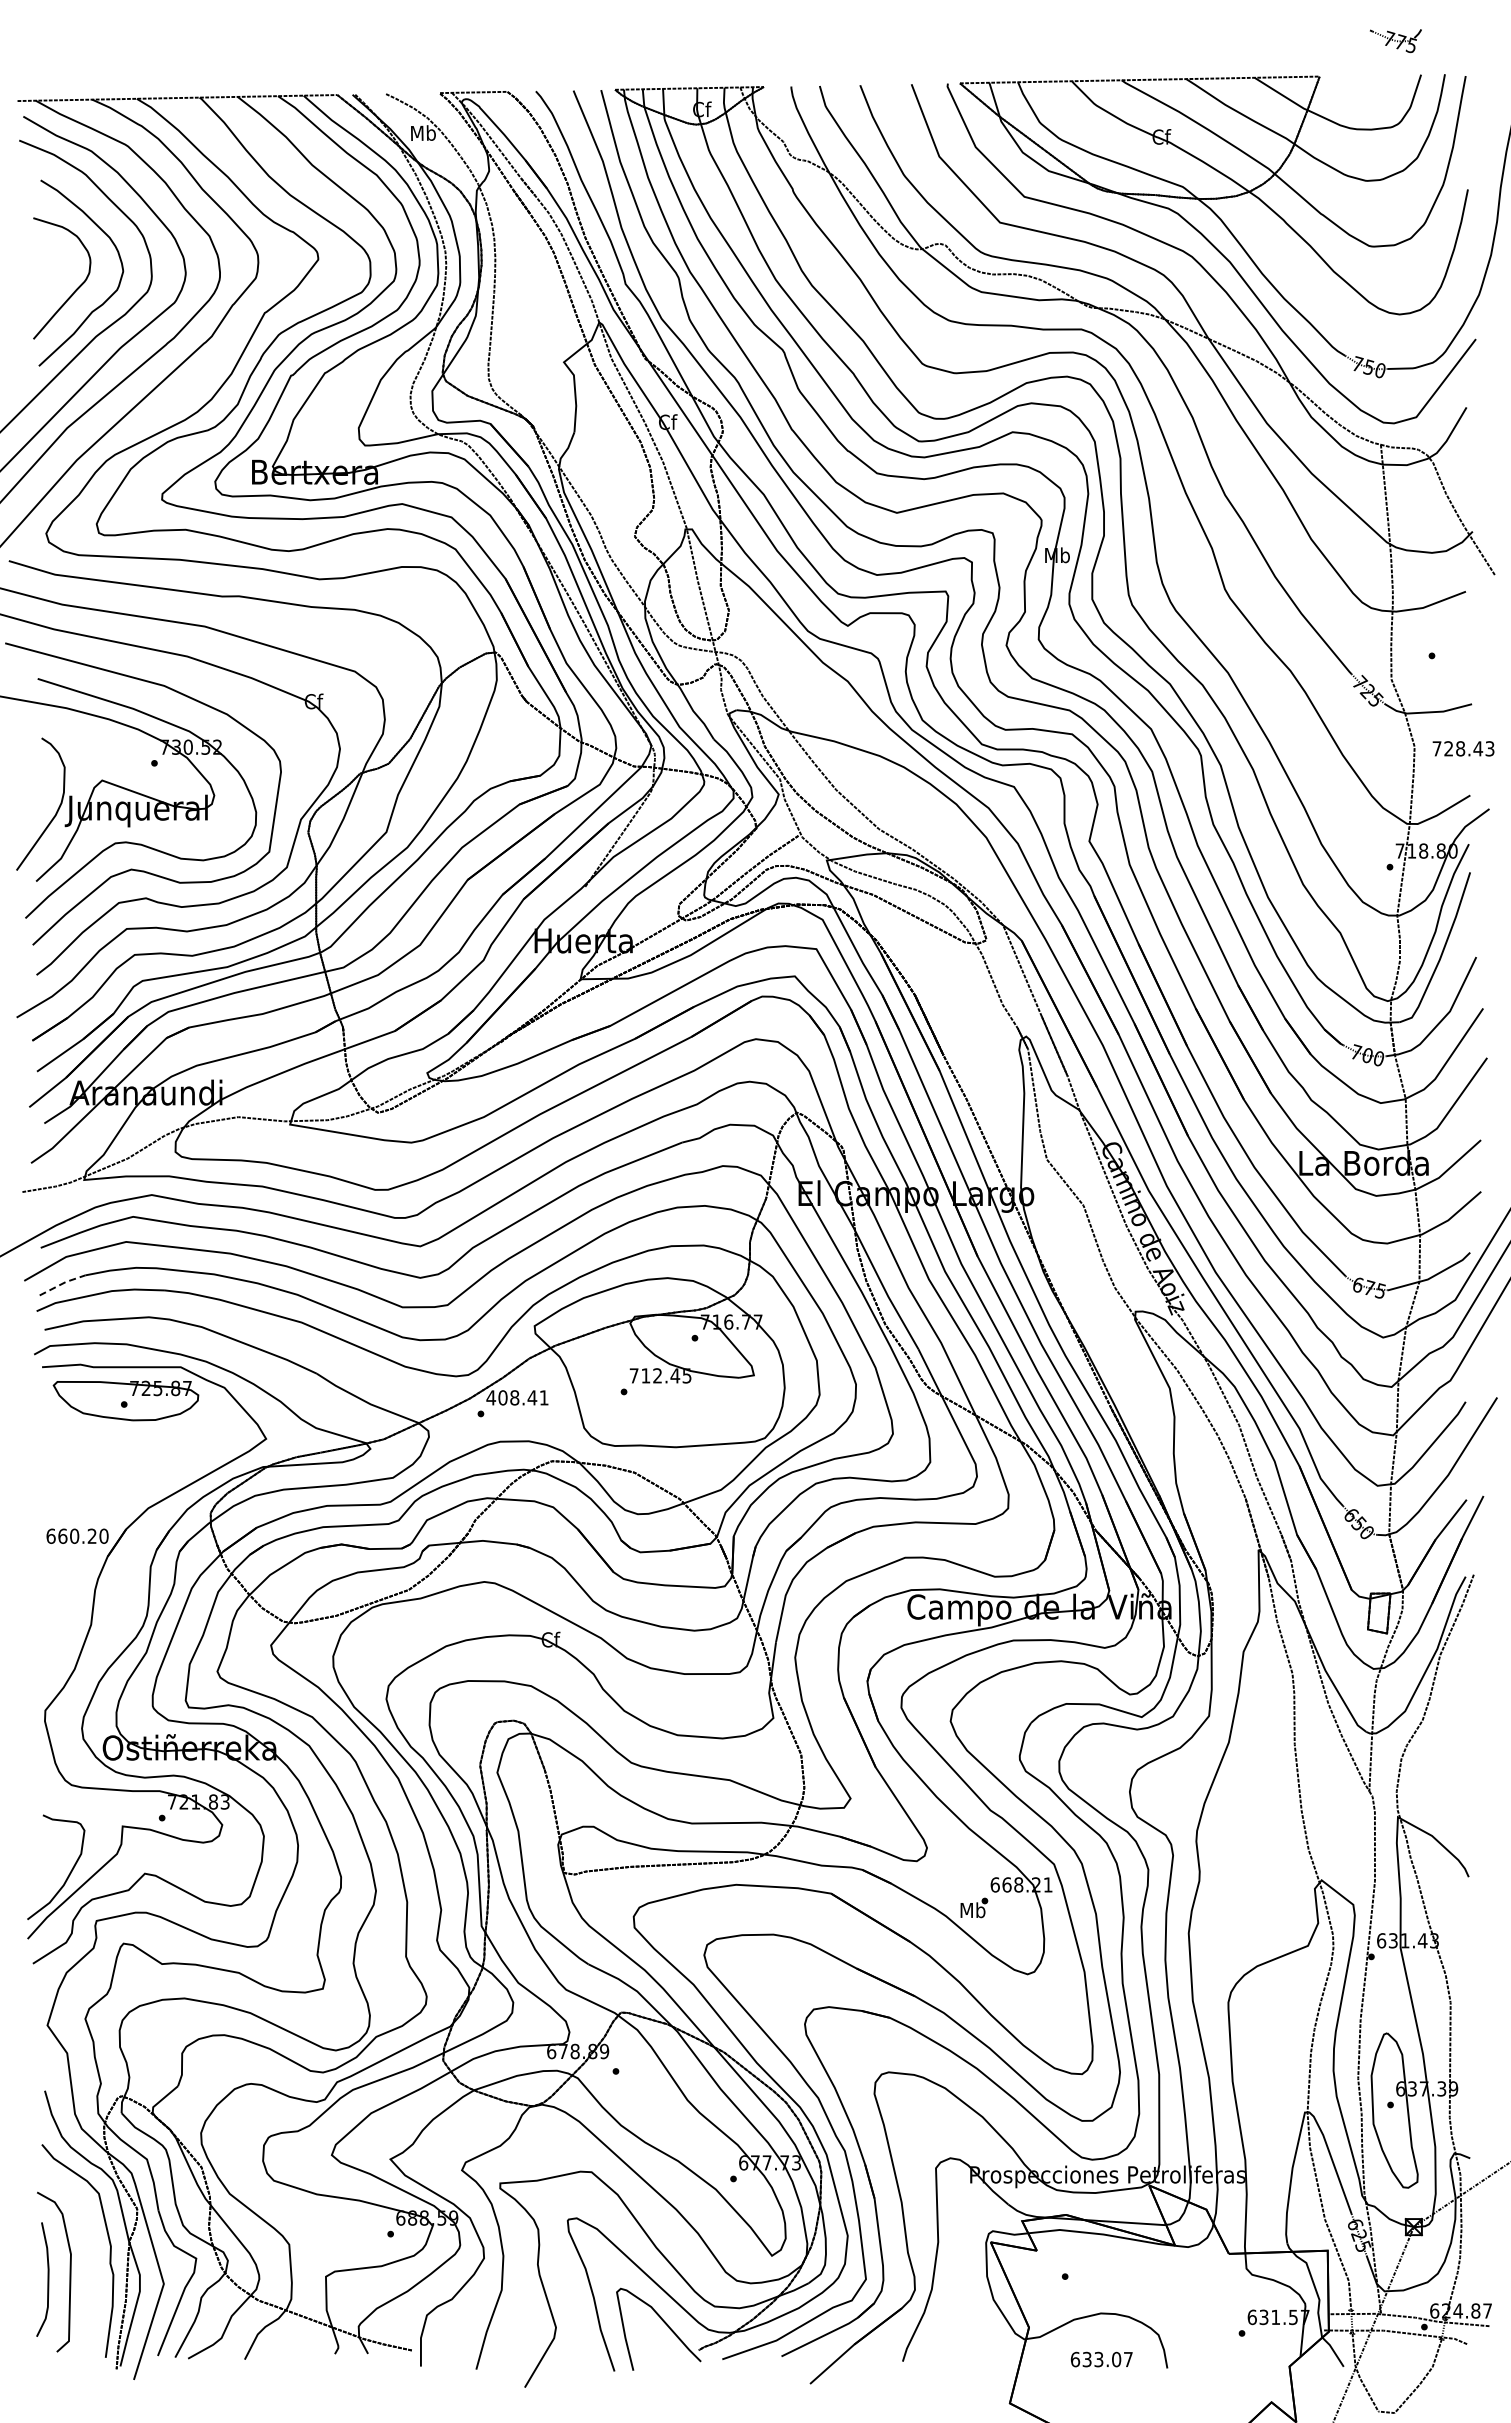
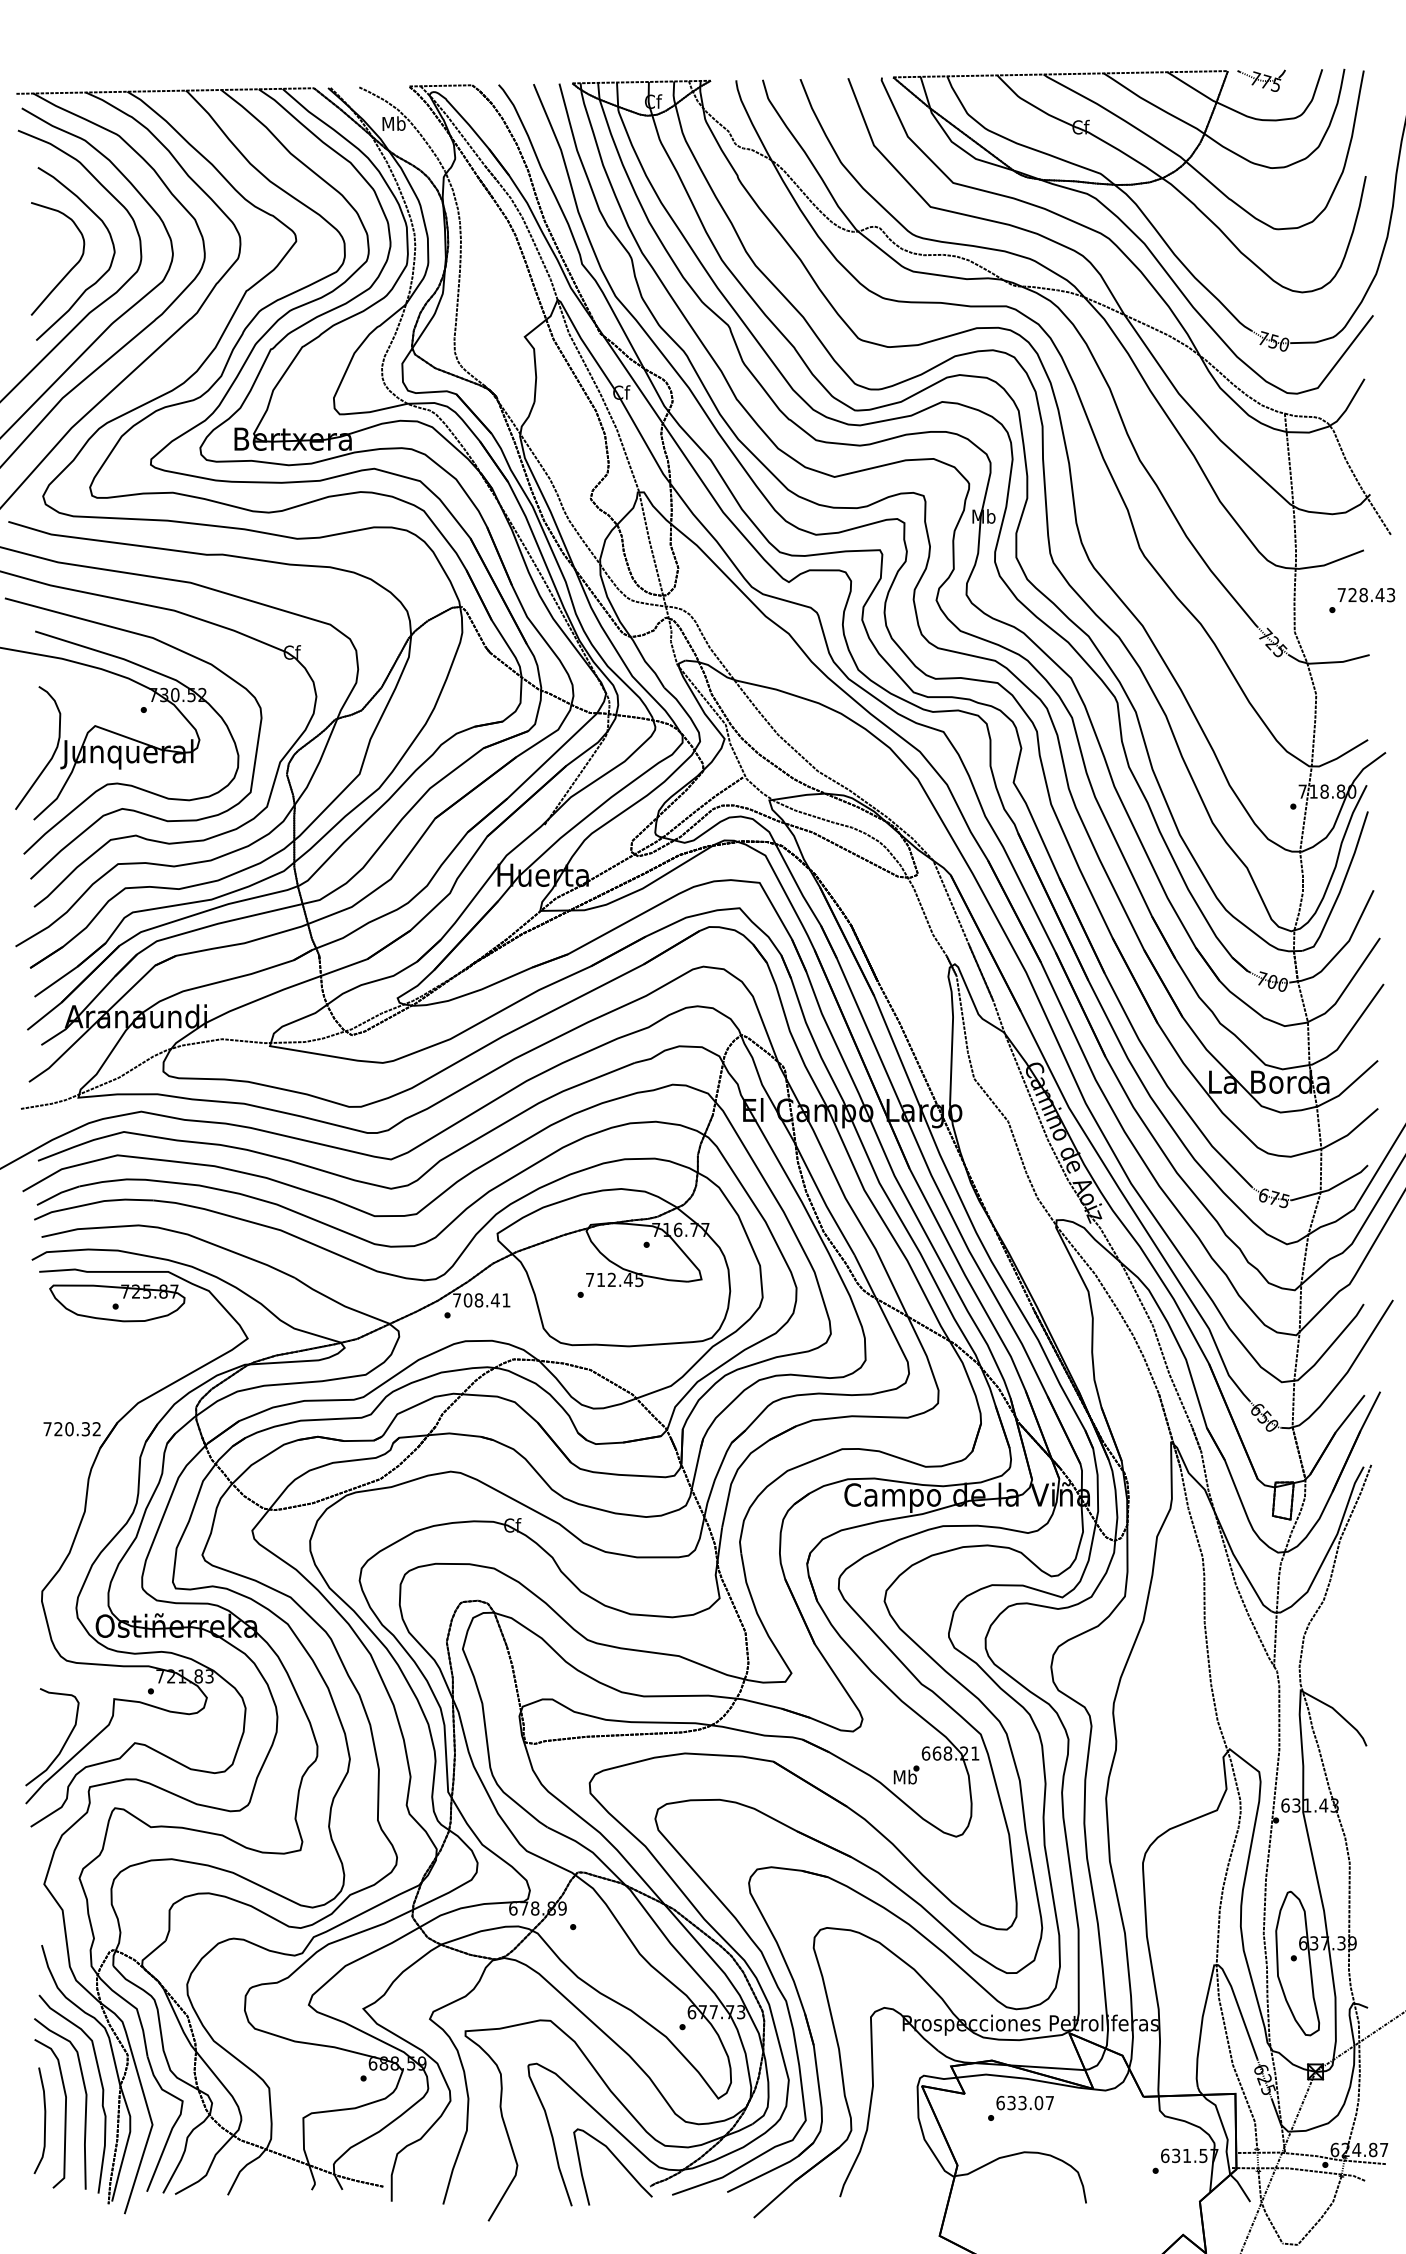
part: (1395, 41) -> (1261, 81), moved
text: (1463, 748) -> (1366, 594), moved
line: (62, 1283) -> (58, 1193), dashed -> solid
text: (491, 1397) -> (457, 1300), 408.41 -> 708.41
text: (77, 1535) -> (72, 1428), 660.20 -> 720.32
curve: (91, 2261) -> (85, 2103), added
text: (1101, 2359) -> (1024, 2102), moved

